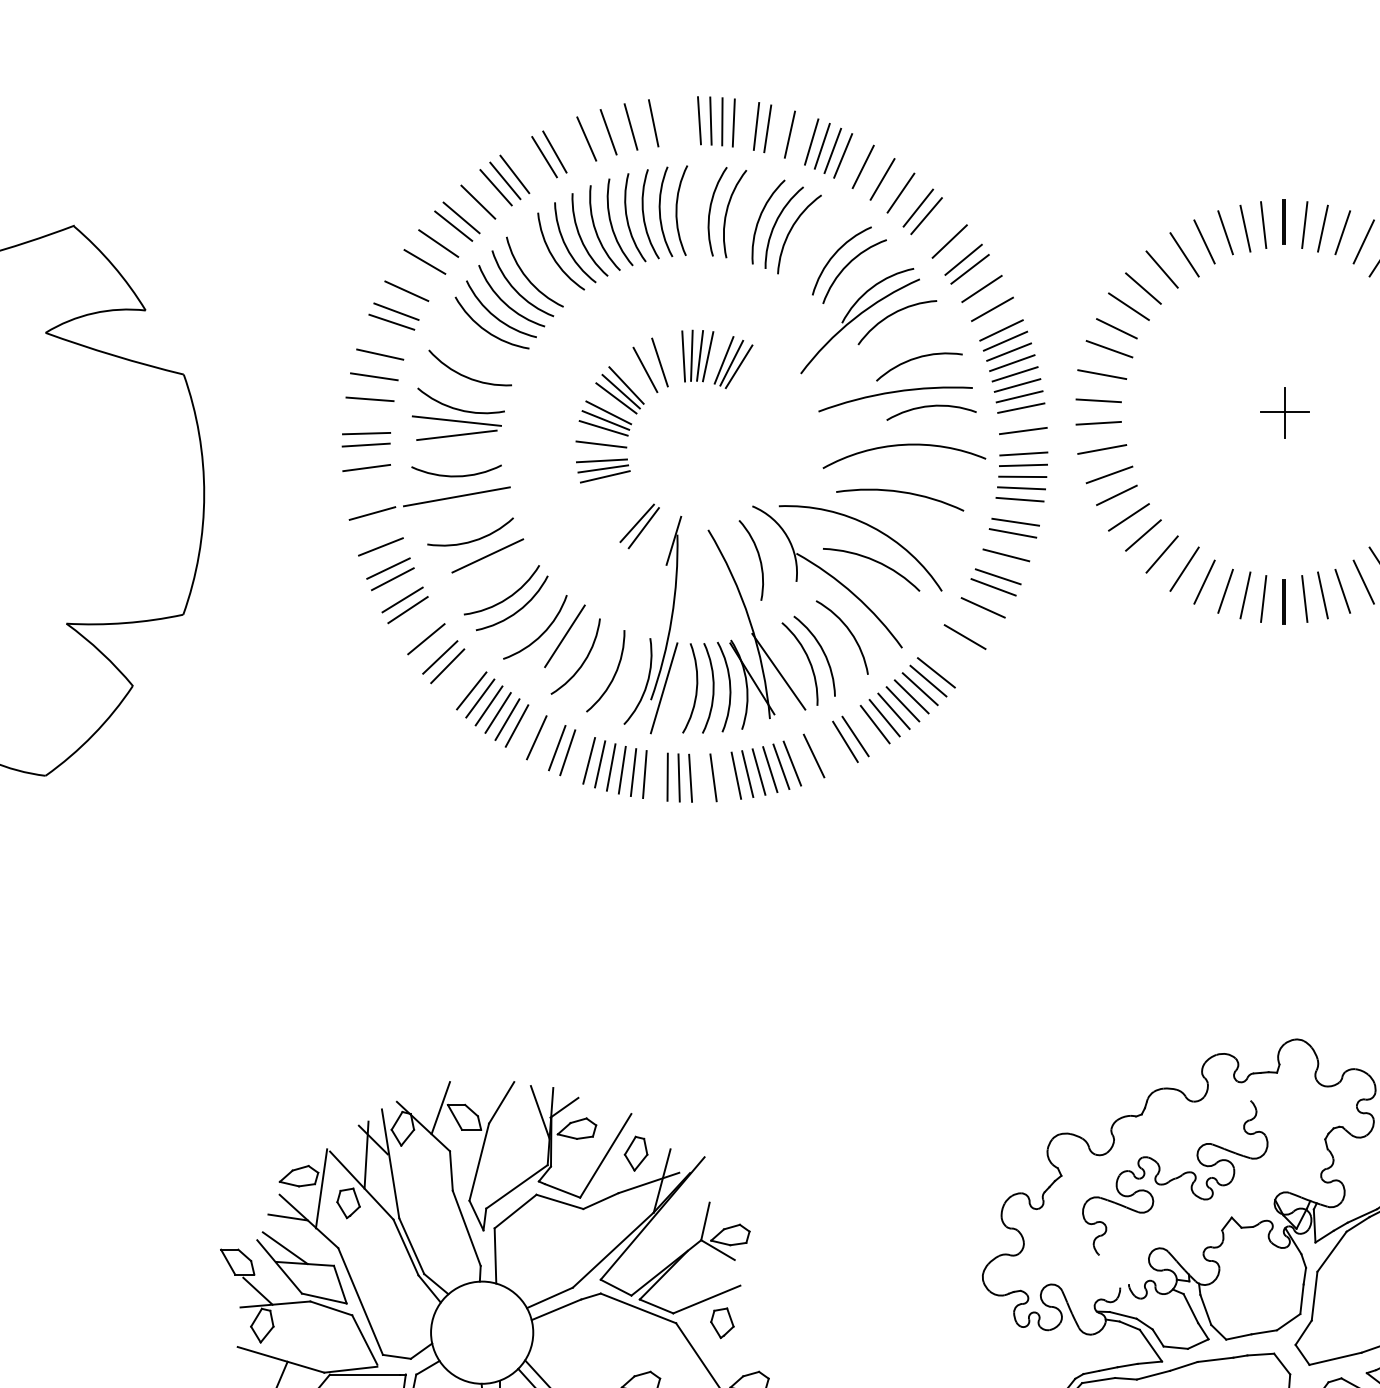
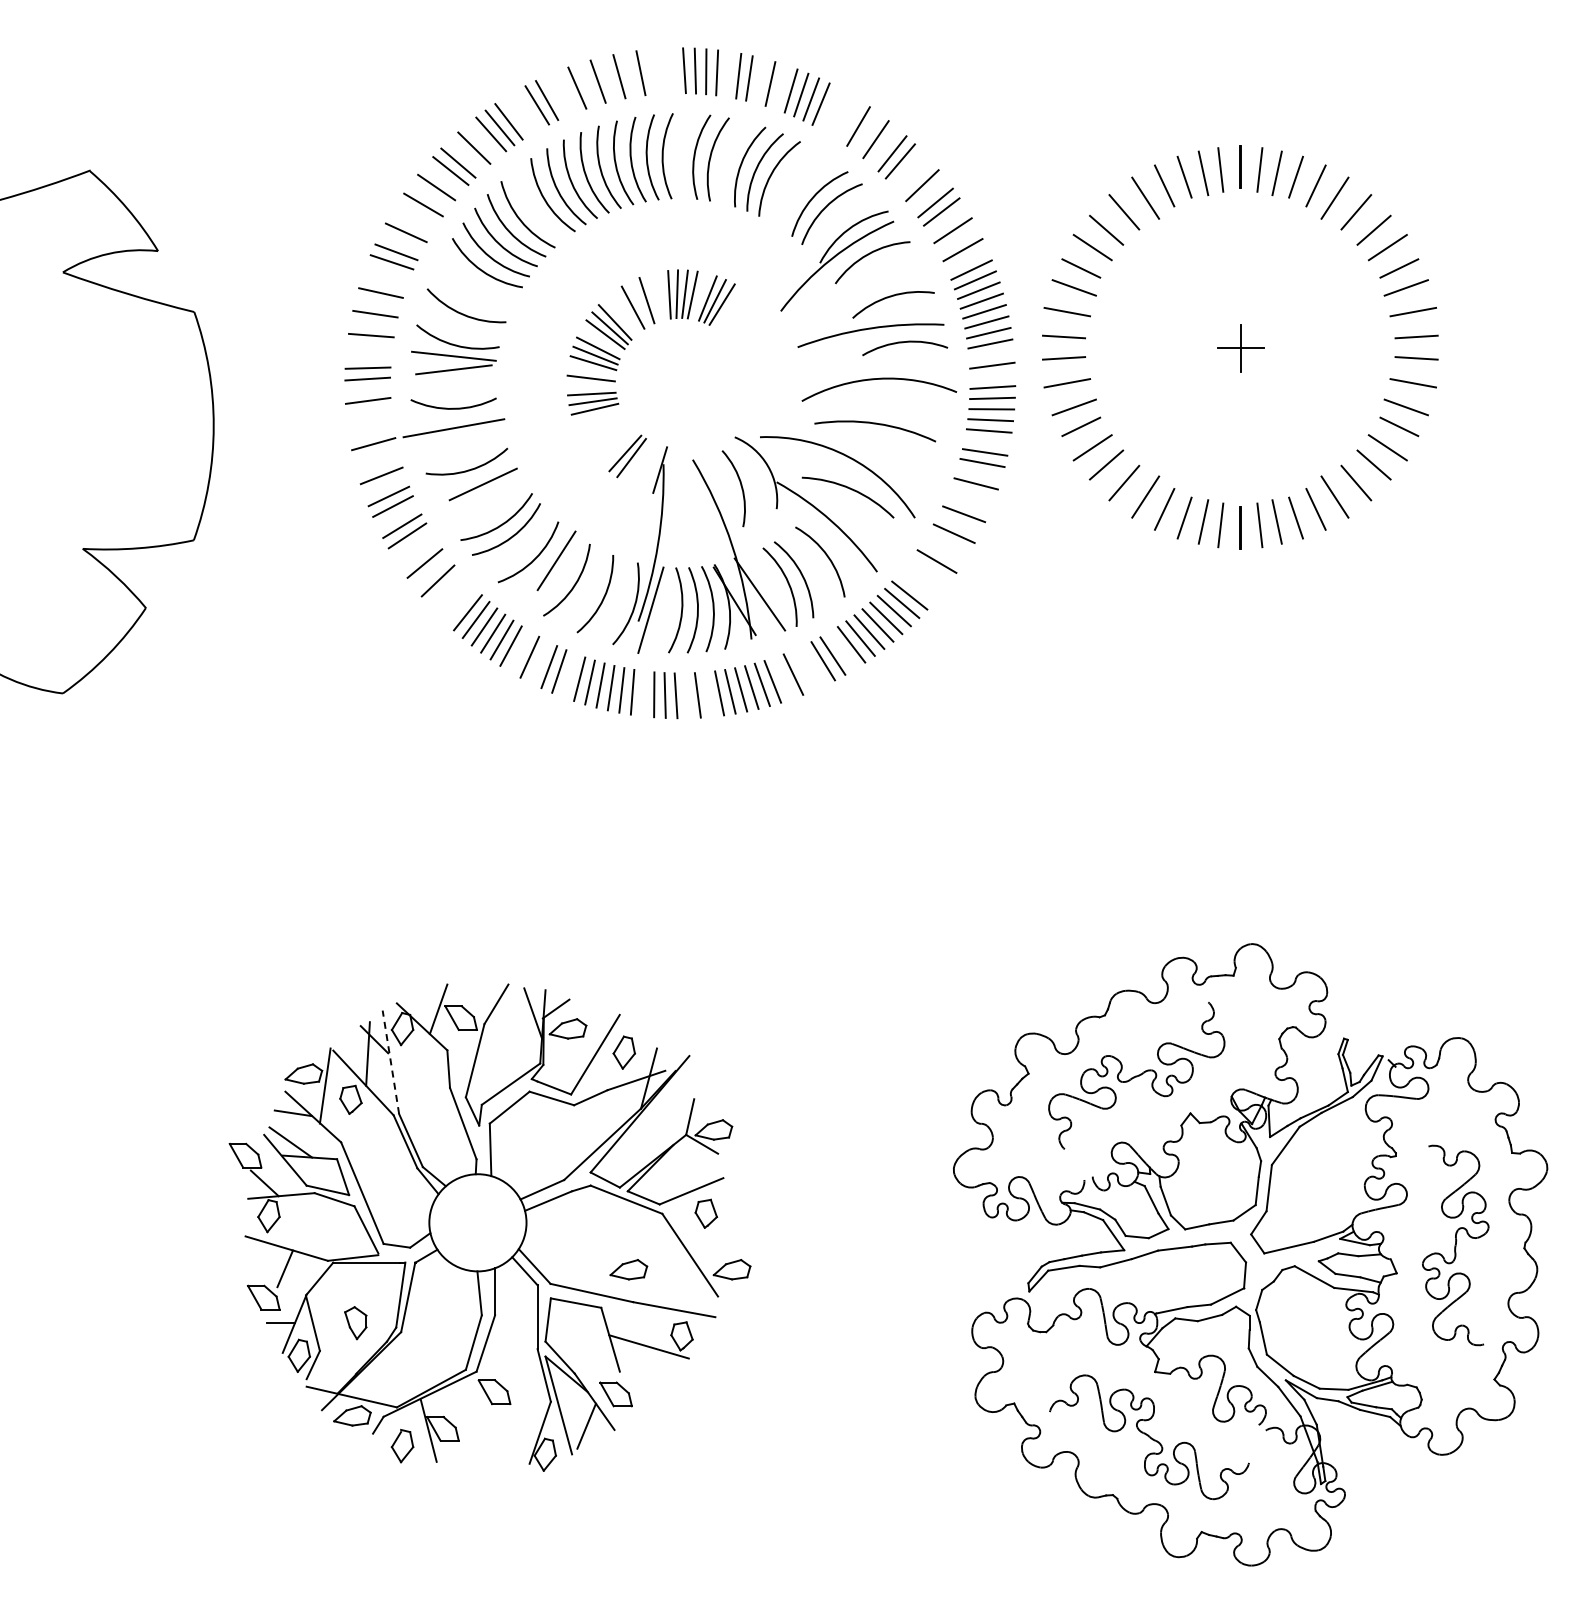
line: (863, 166) -> (840, 114), removed
line: (998, 577) -> (968, 504), removed
line: (446, 666) -> (444, 589), removed
line: (390, 1162) -> (390, 1061), solid -> dashed

